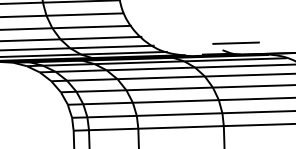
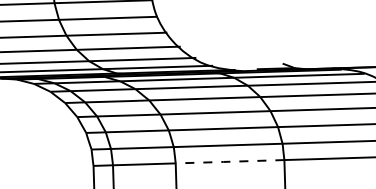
line: (235, 42) -> (299, 53), removed
line: (179, 127) -> (228, 161), solid -> dashed

